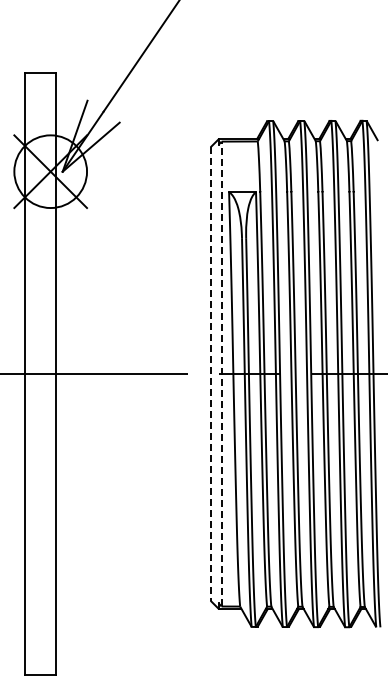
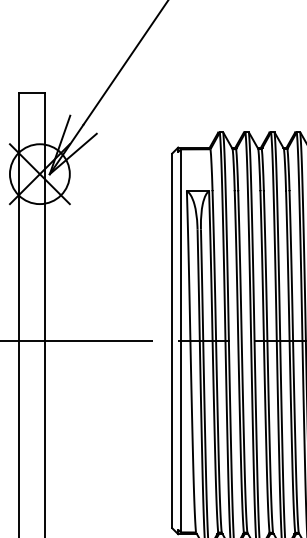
line: (221, 373) -> (180, 340), dashed -> solid
line: (211, 374) -> (172, 341), dashed -> solid

